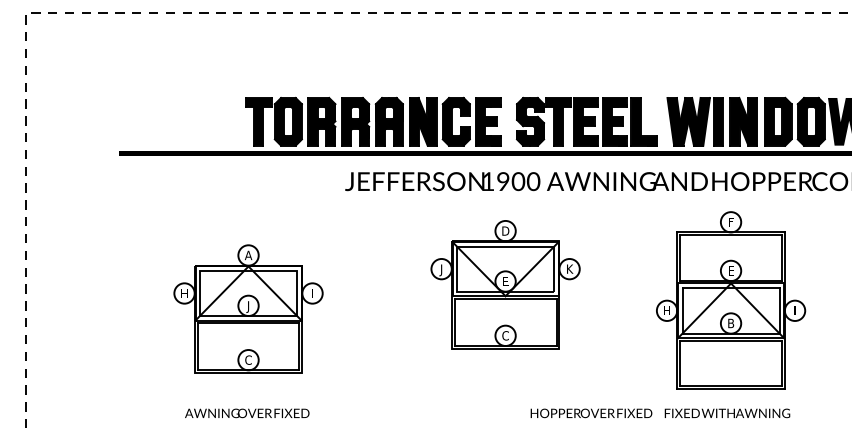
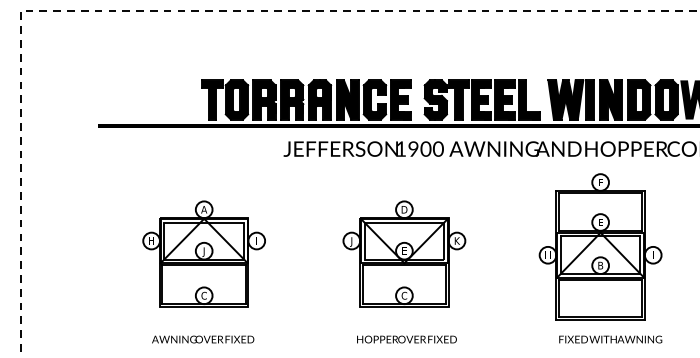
part: (505, 284) -> (404, 253), moved
text: (590, 413) -> (406, 339), moved
text: (727, 413) -> (610, 339), moved

